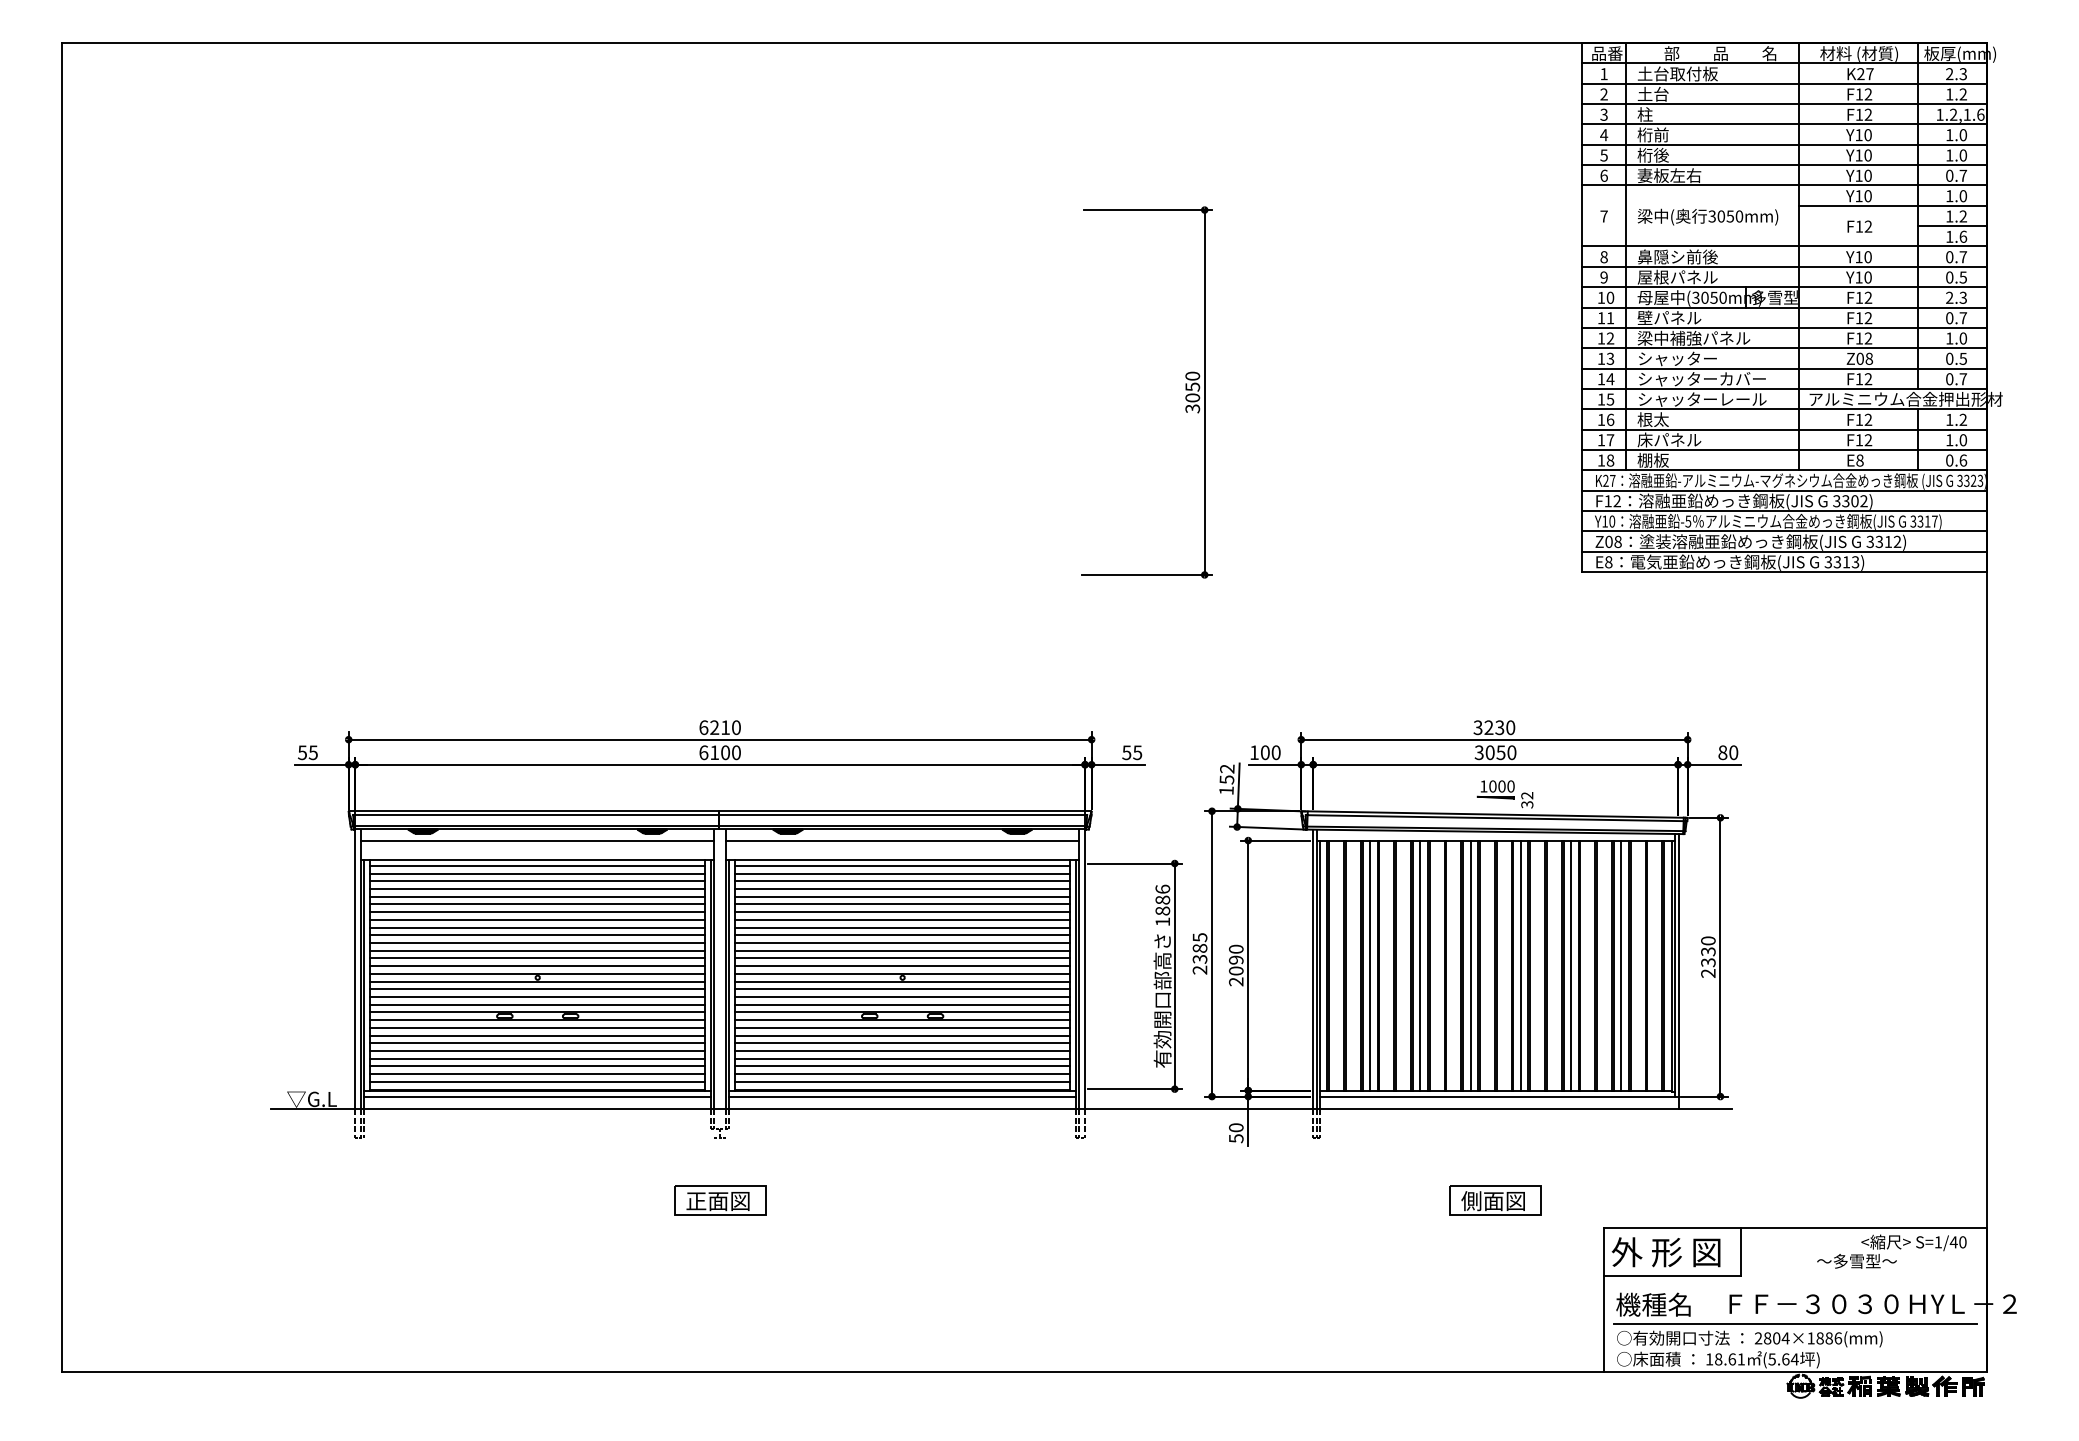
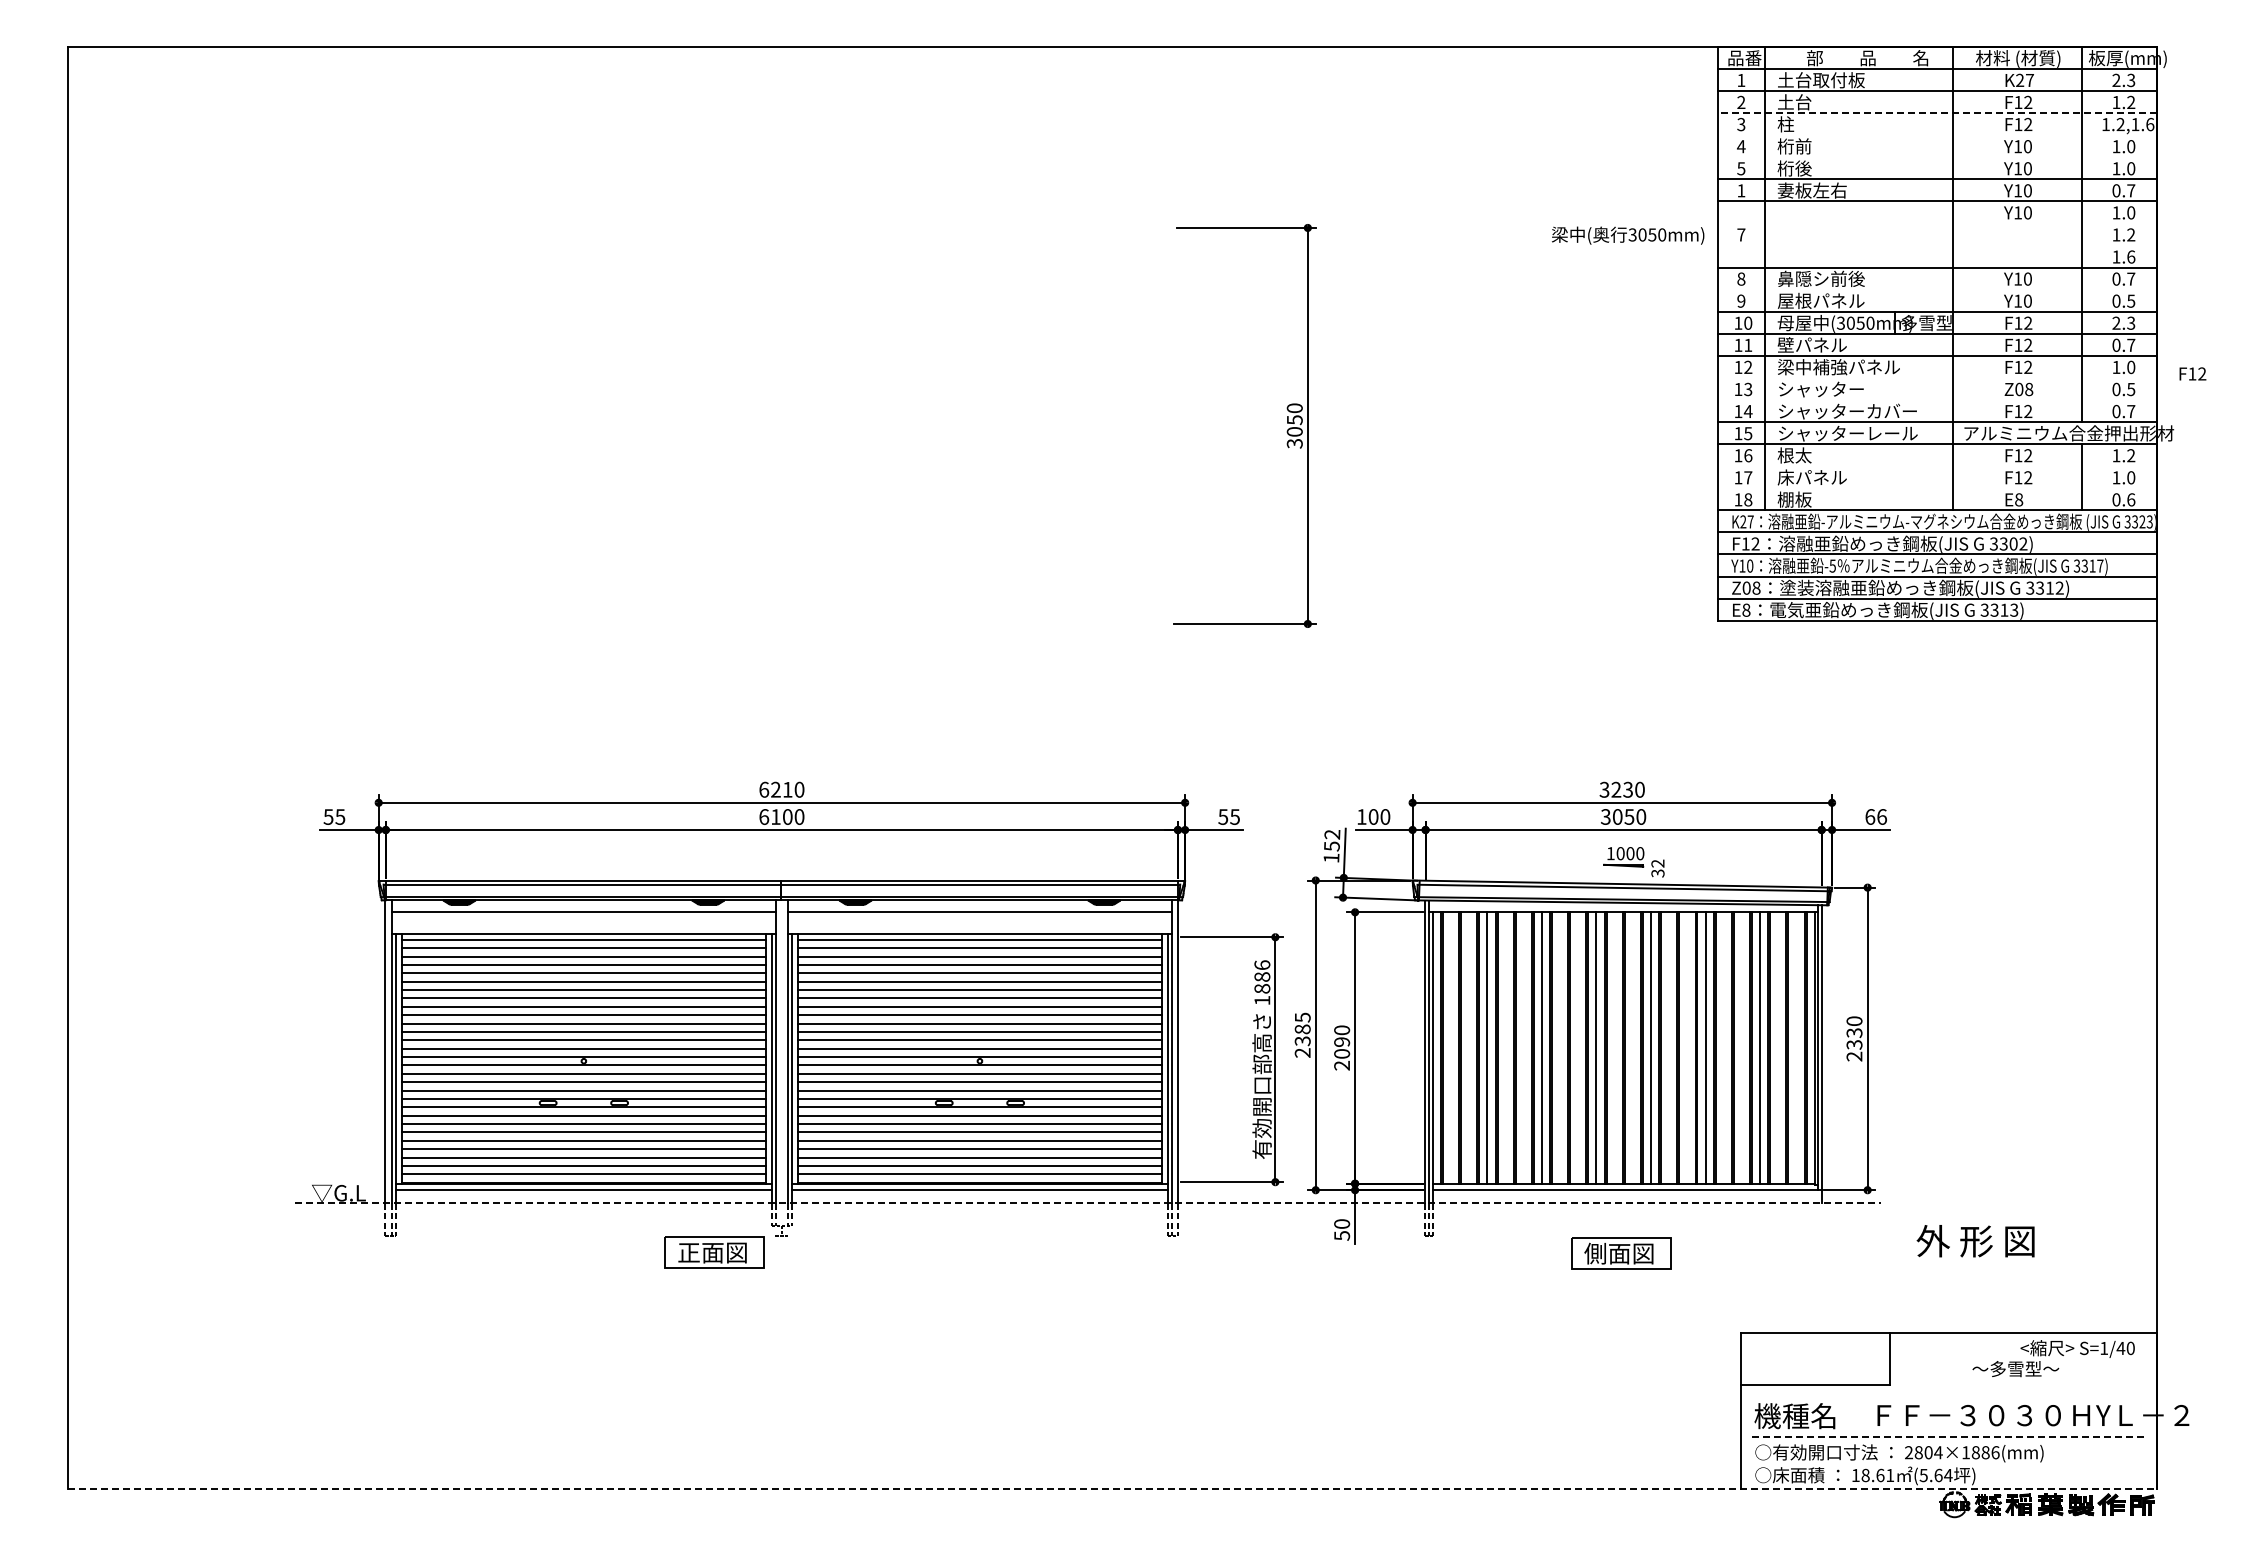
line: (1783, 103) -> (1936, 112), solid -> dashed
line: (1783, 124) -> (1936, 135), removed
line: (1783, 145) -> (1936, 157), removed
text: (1604, 175) -> (1741, 190), 6 -> 1
line: (1892, 205) -> (2054, 223), removed
text: (1708, 217) -> (1628, 235), moved
text: (1859, 226) -> (2192, 373), moved
line: (1952, 226) -> (2119, 245), removed
line: (1783, 266) -> (1936, 289), removed
line: (1783, 347) -> (1936, 377), removed
line: (1783, 368) -> (1936, 399), removed
line: (1783, 429) -> (1936, 466), removed
line: (1783, 450) -> (1936, 488), removed
text: (1727, 752) -> (1875, 816), 80 -> 66
line: (1001, 1108) -> (1087, 1203), solid -> dashed
part: (719, 1200) -> (714, 1252), moved
part: (1495, 1200) -> (1621, 1253), moved
text: (1665, 1252) -> (1975, 1241), moved
line: (1795, 1323) -> (1949, 1436), solid -> dashed
line: (1024, 1371) -> (1112, 1488), solid -> dashed

